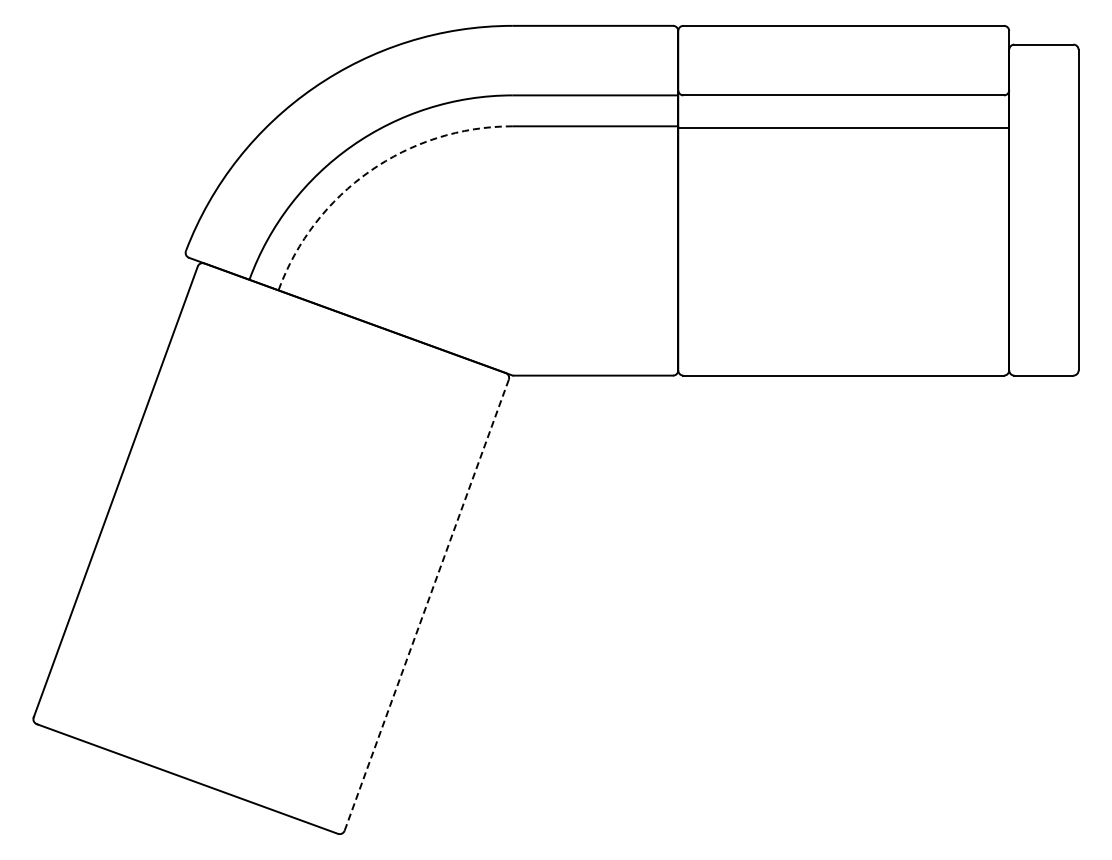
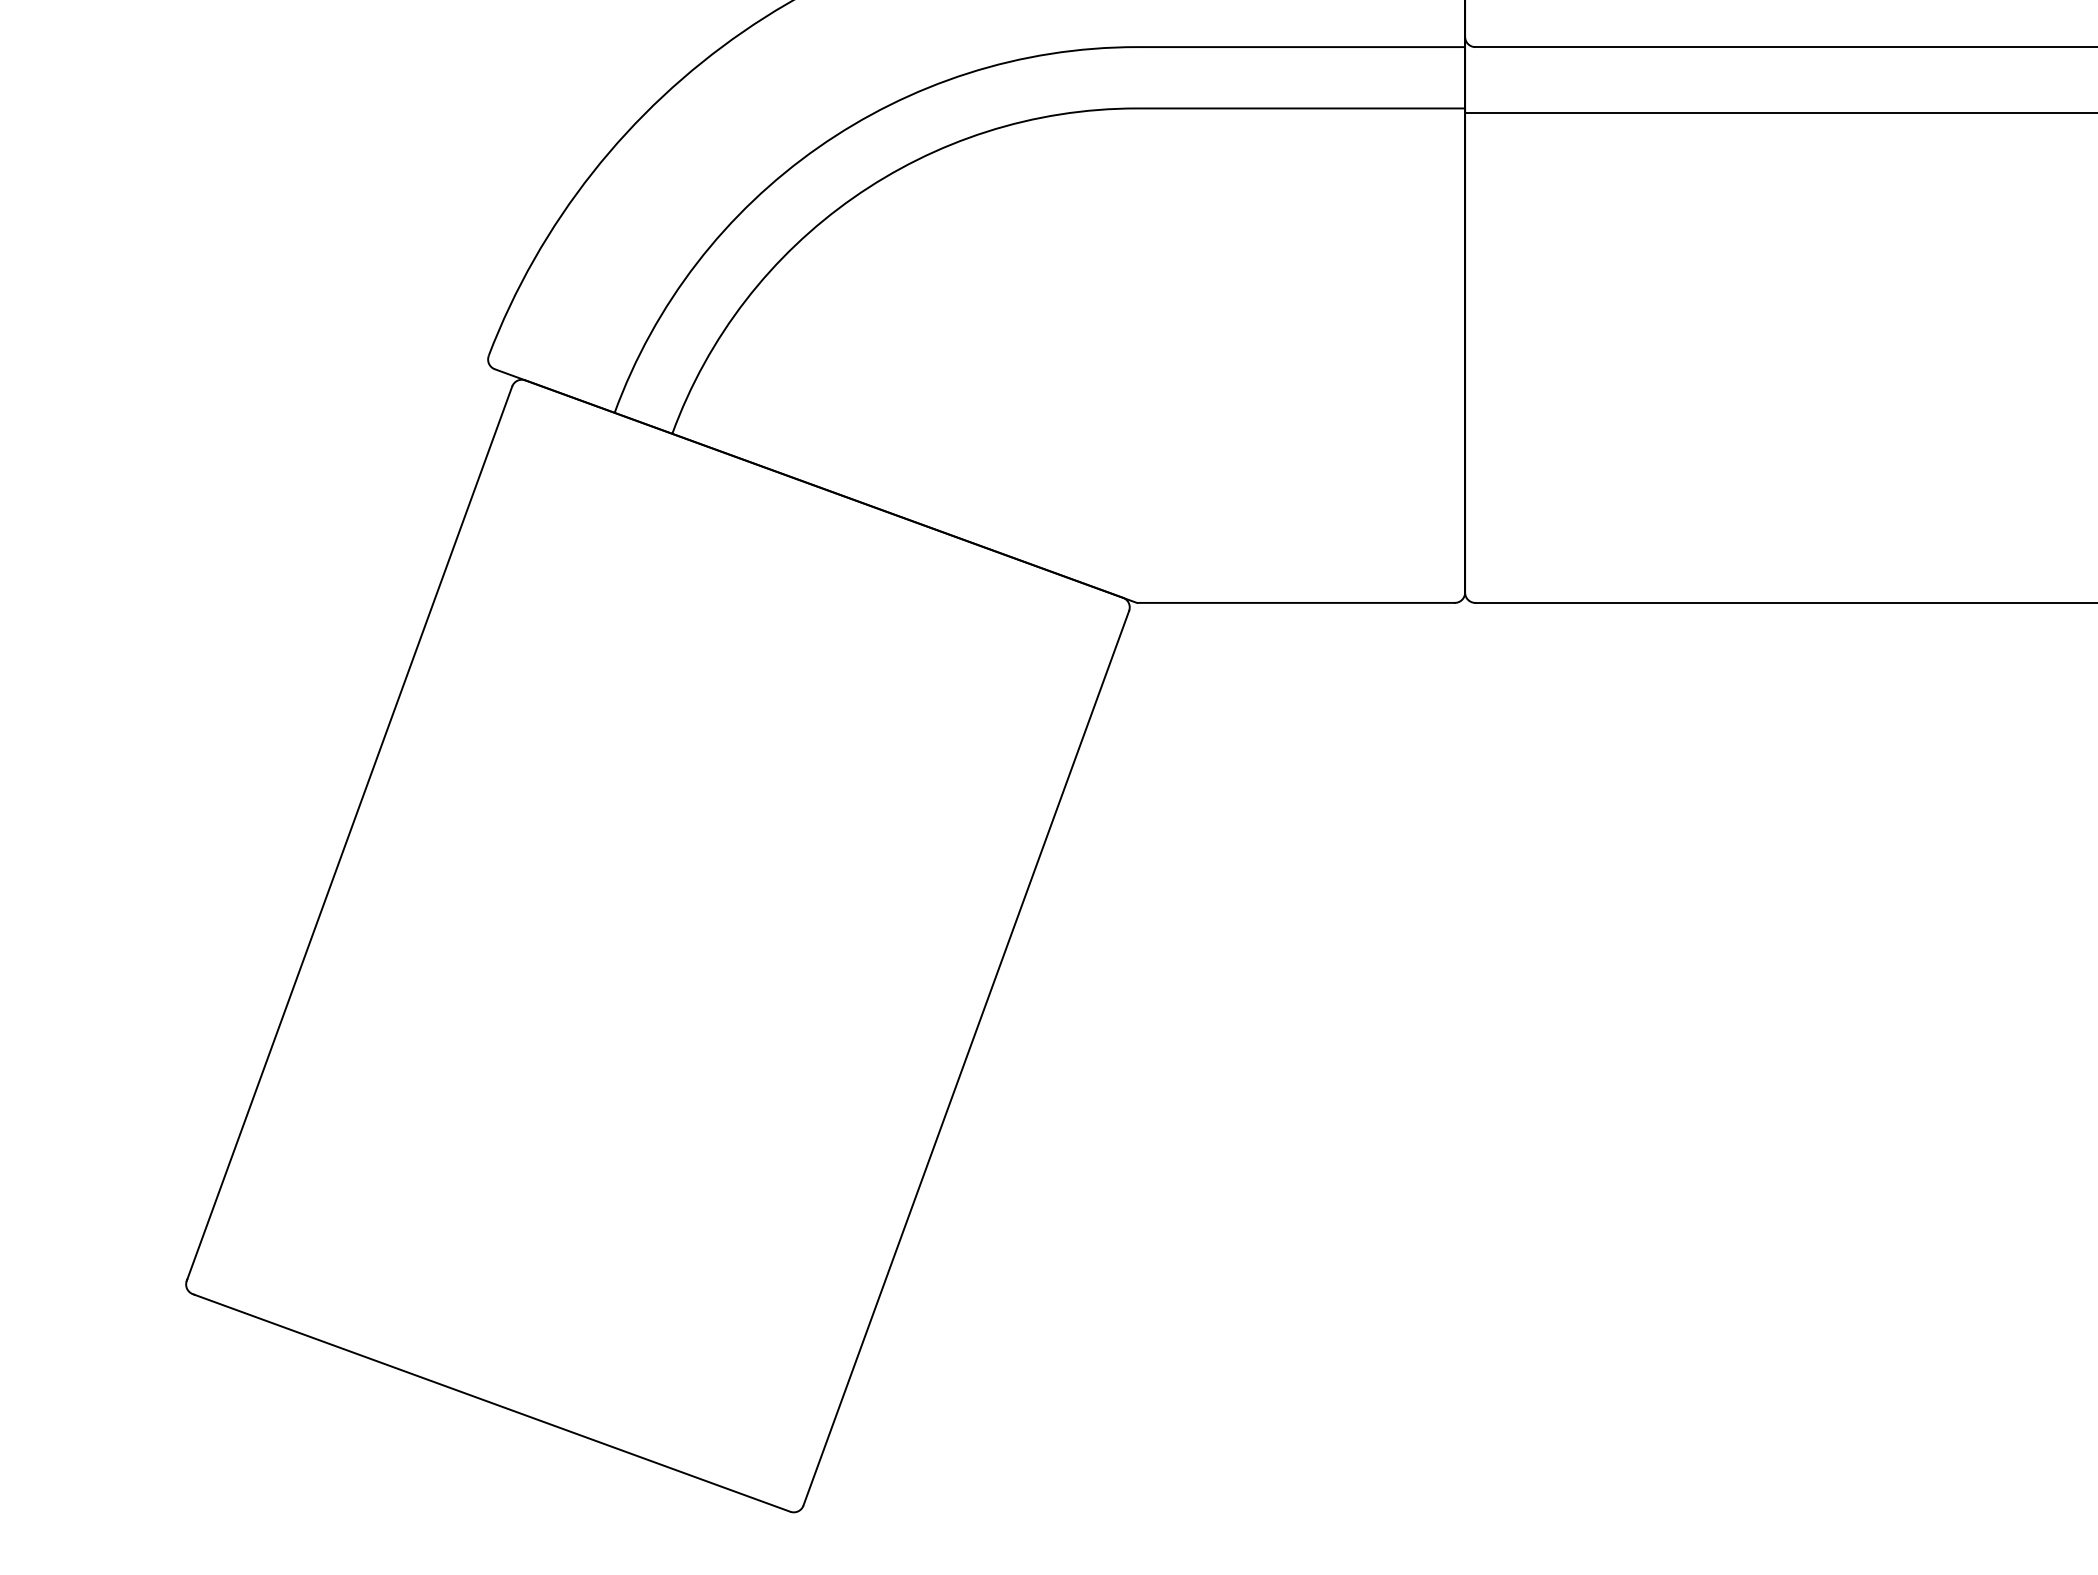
arc: (369, 171) -> (852, 198), dashed -> solid
line: (426, 604) -> (965, 1056), dashed -> solid

